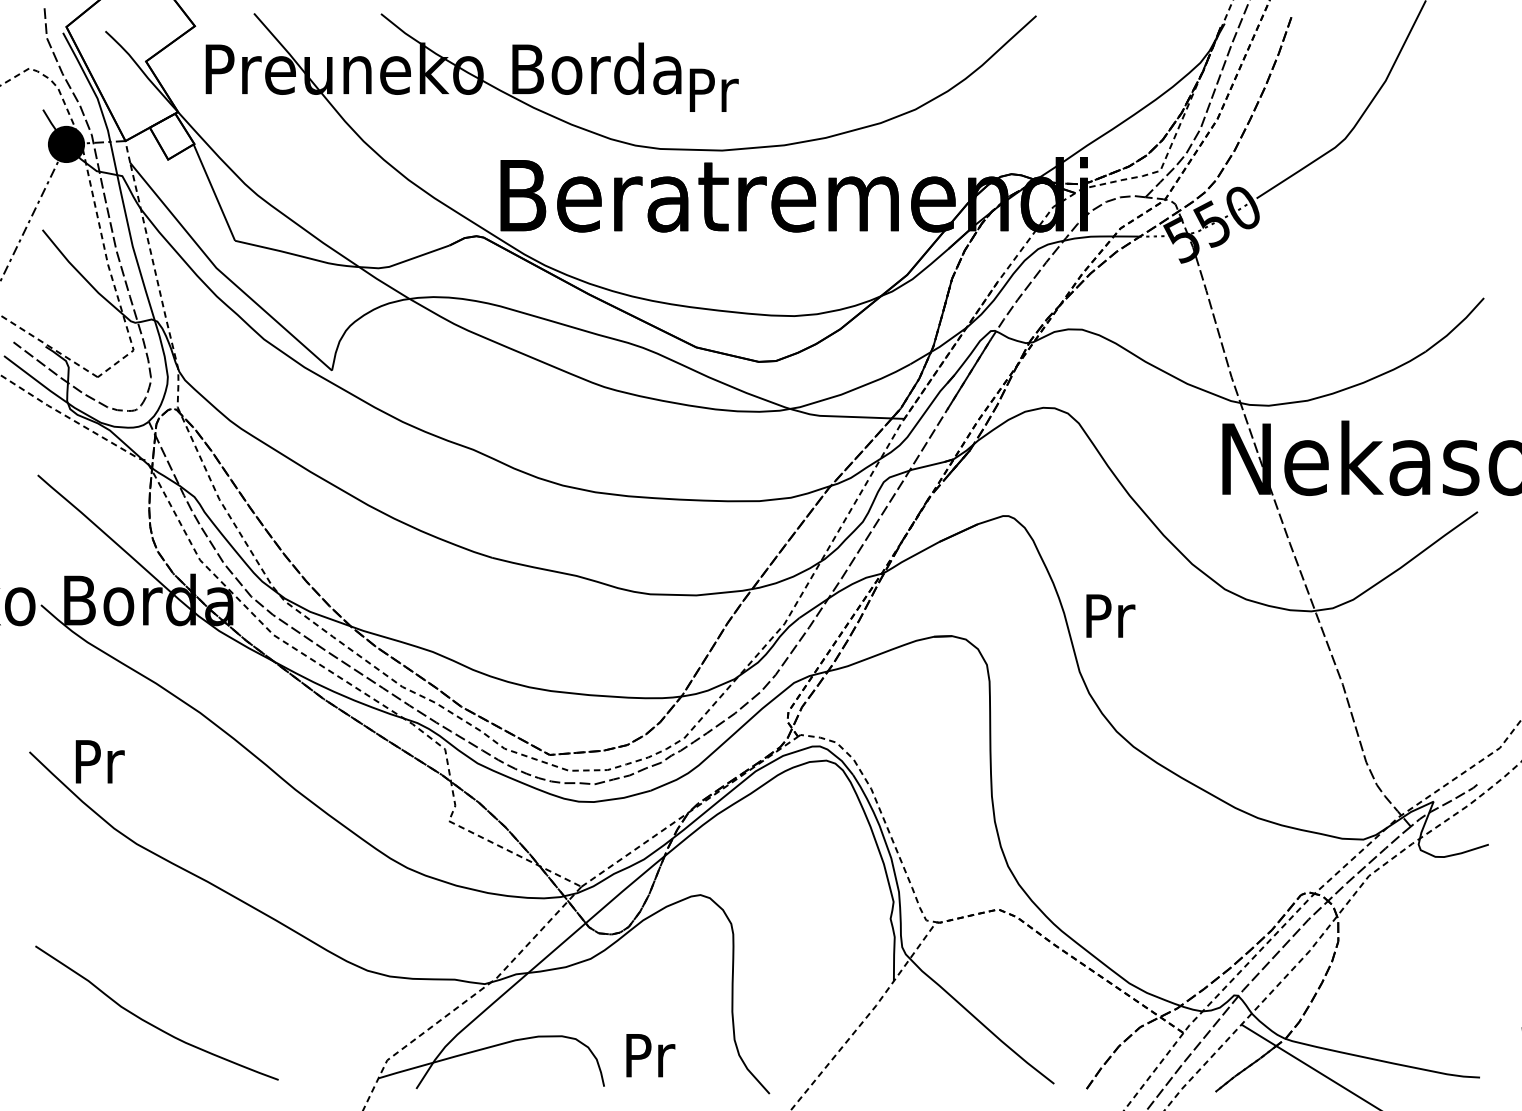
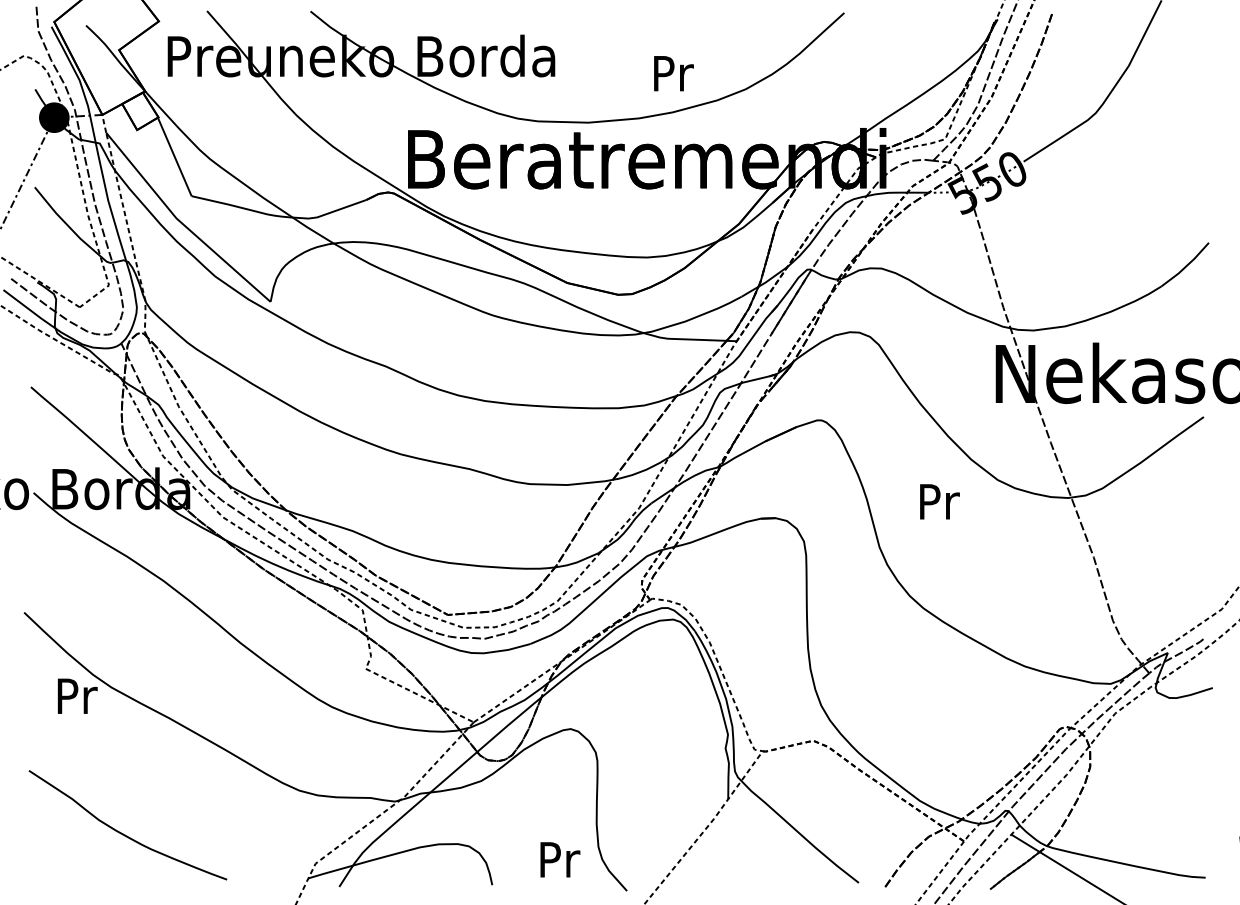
text: (713, 89) -> (673, 72), moved
text: (1110, 615) -> (939, 501), moved
text: (99, 761) -> (77, 696), moved
text: (650, 1055) -> (560, 859), moved

